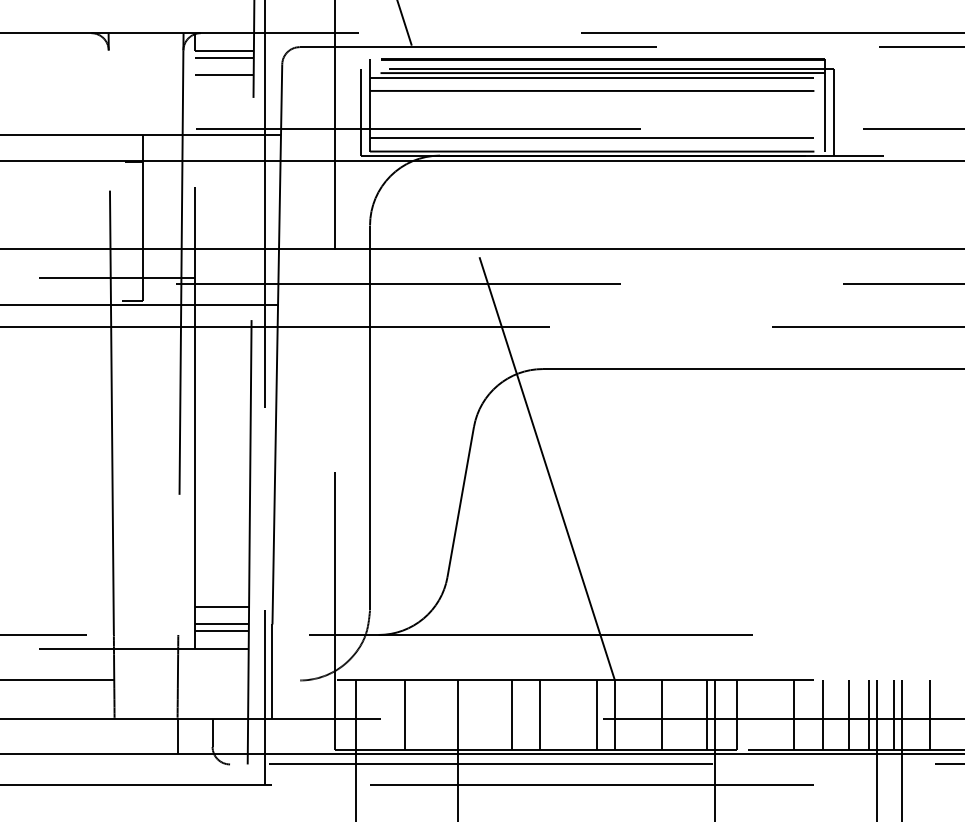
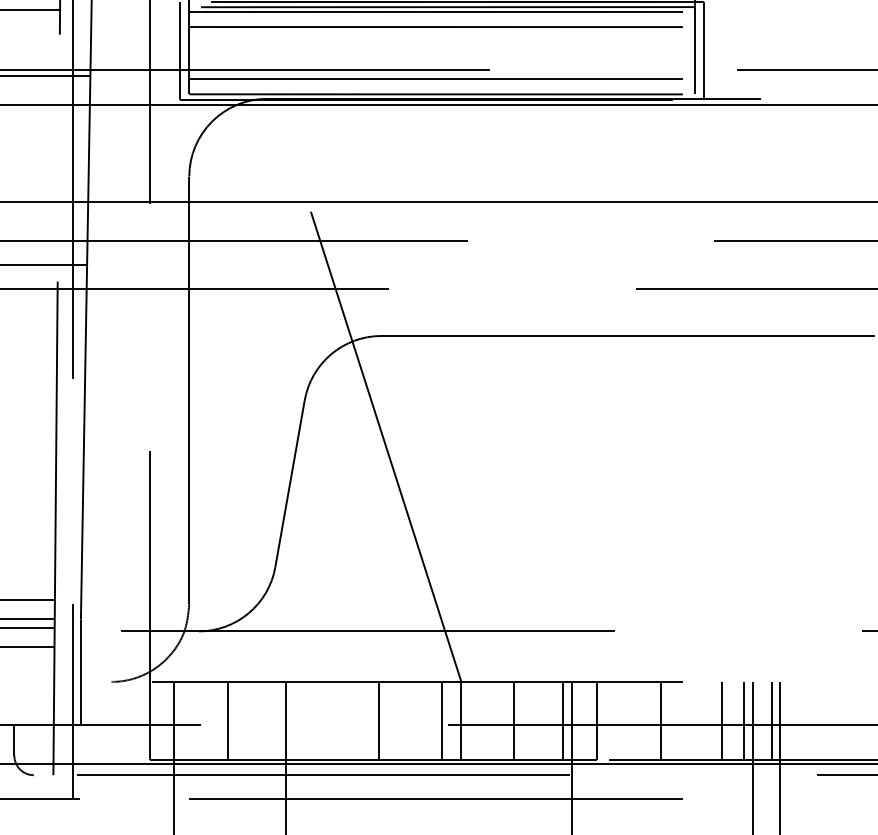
line: (512, 715) -> (347, 720), removed
line: (822, 715) -> (691, 720), removed
line: (929, 715) -> (810, 720), removed

